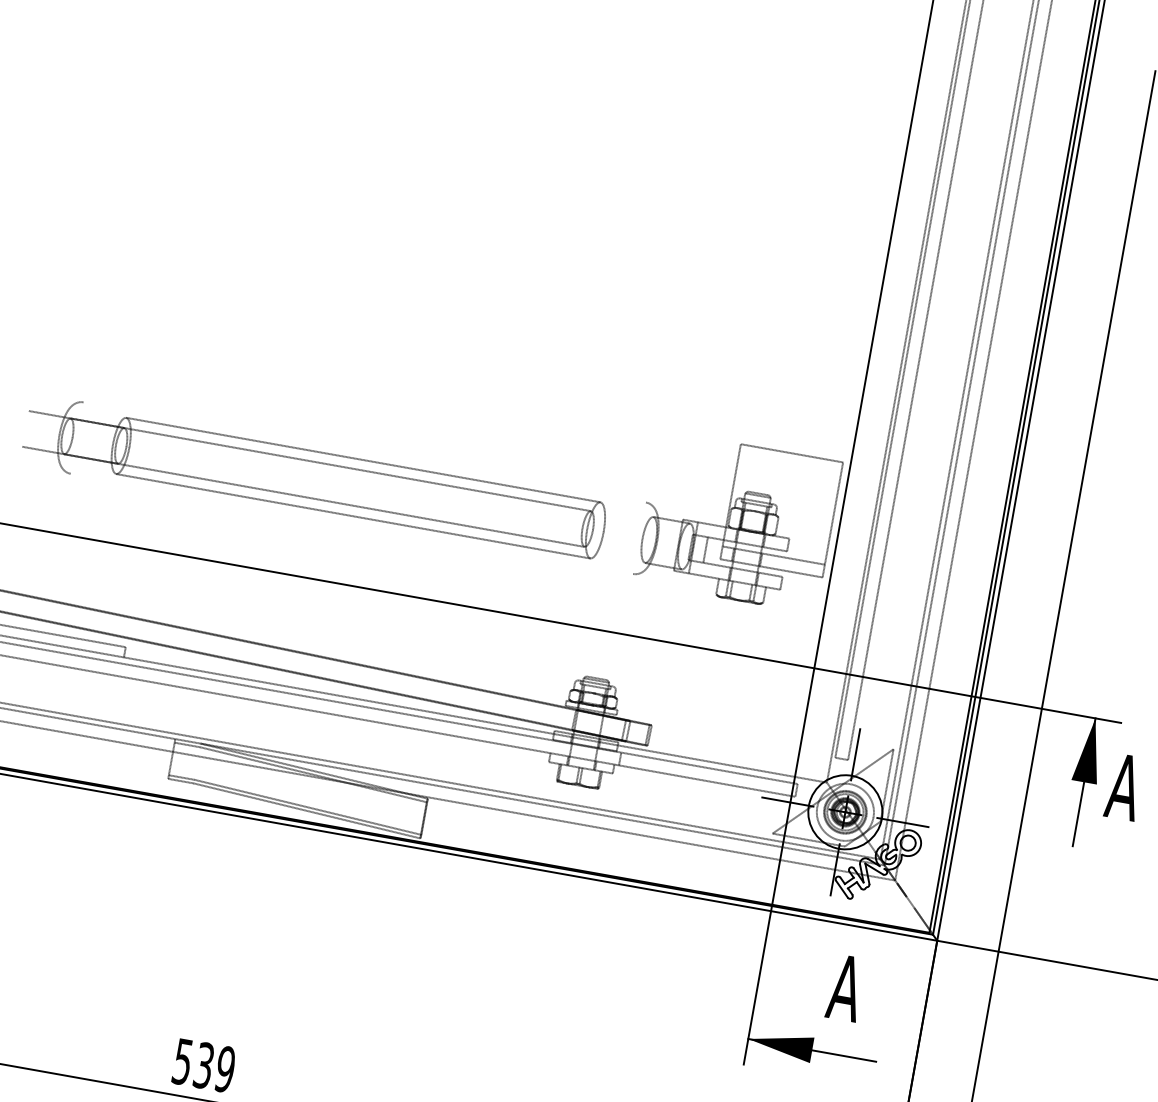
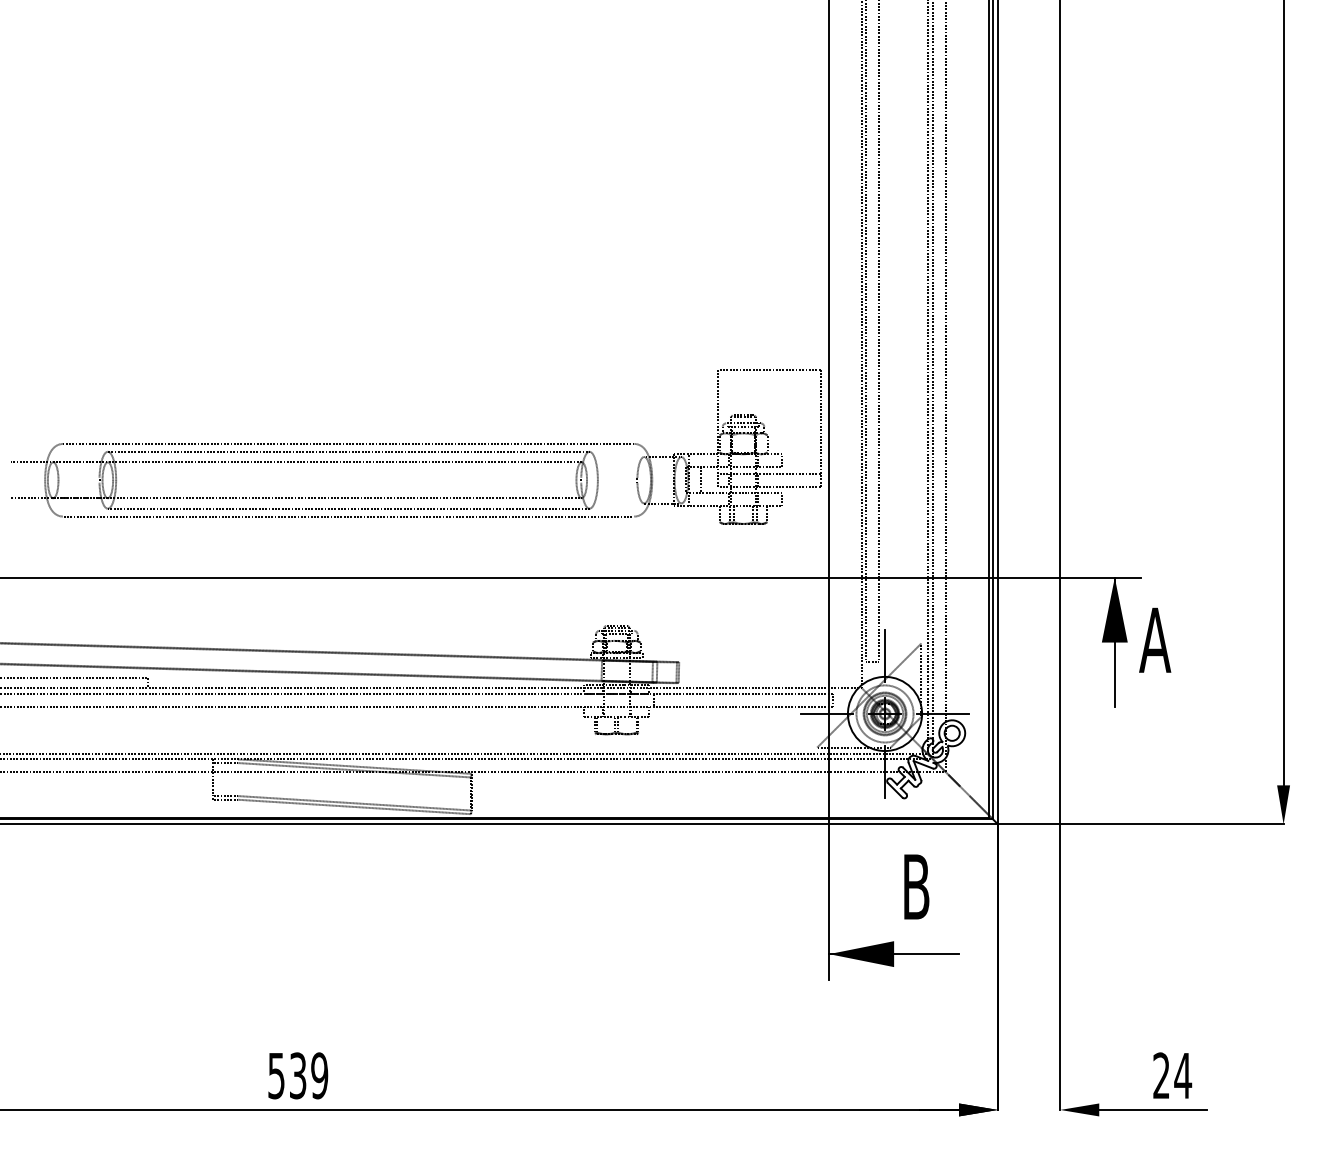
line: (364, 451) -> (348, 443), added
line: (351, 523) -> (348, 516), added
text: (846, 987) -> (916, 886), A -> B

